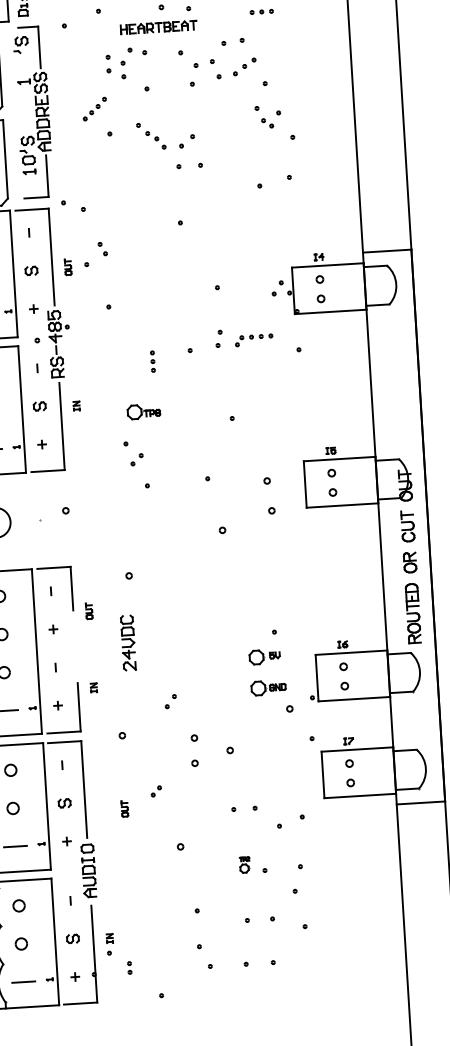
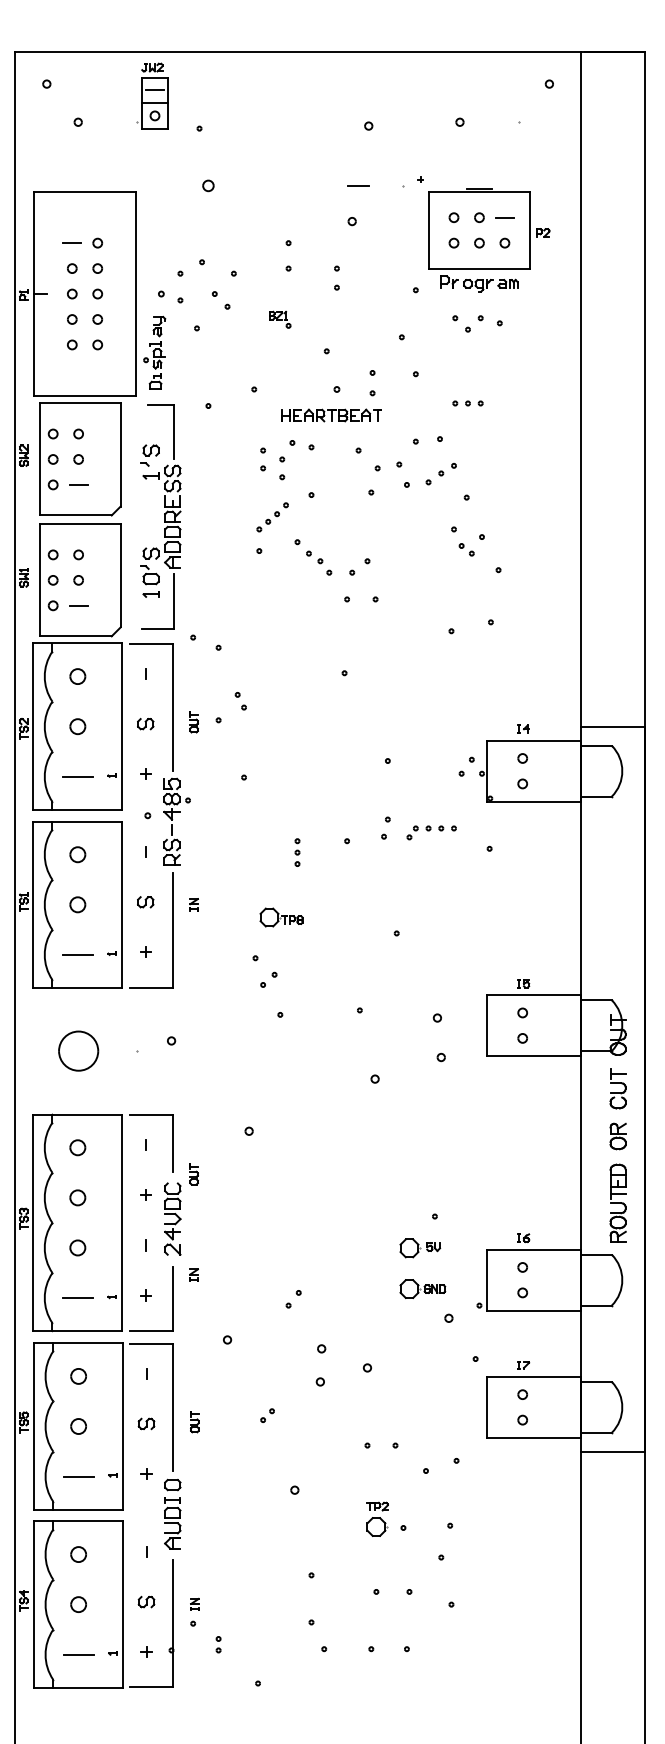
part: (20, 45) -> (149, 455), moved
part: (94, 109) -> (272, 517), moved
part: (128, 642) -> (172, 1218), moved
part: (124, 809) -> (194, 1422), moved
part: (244, 864) -> (377, 1518), size x1.67

